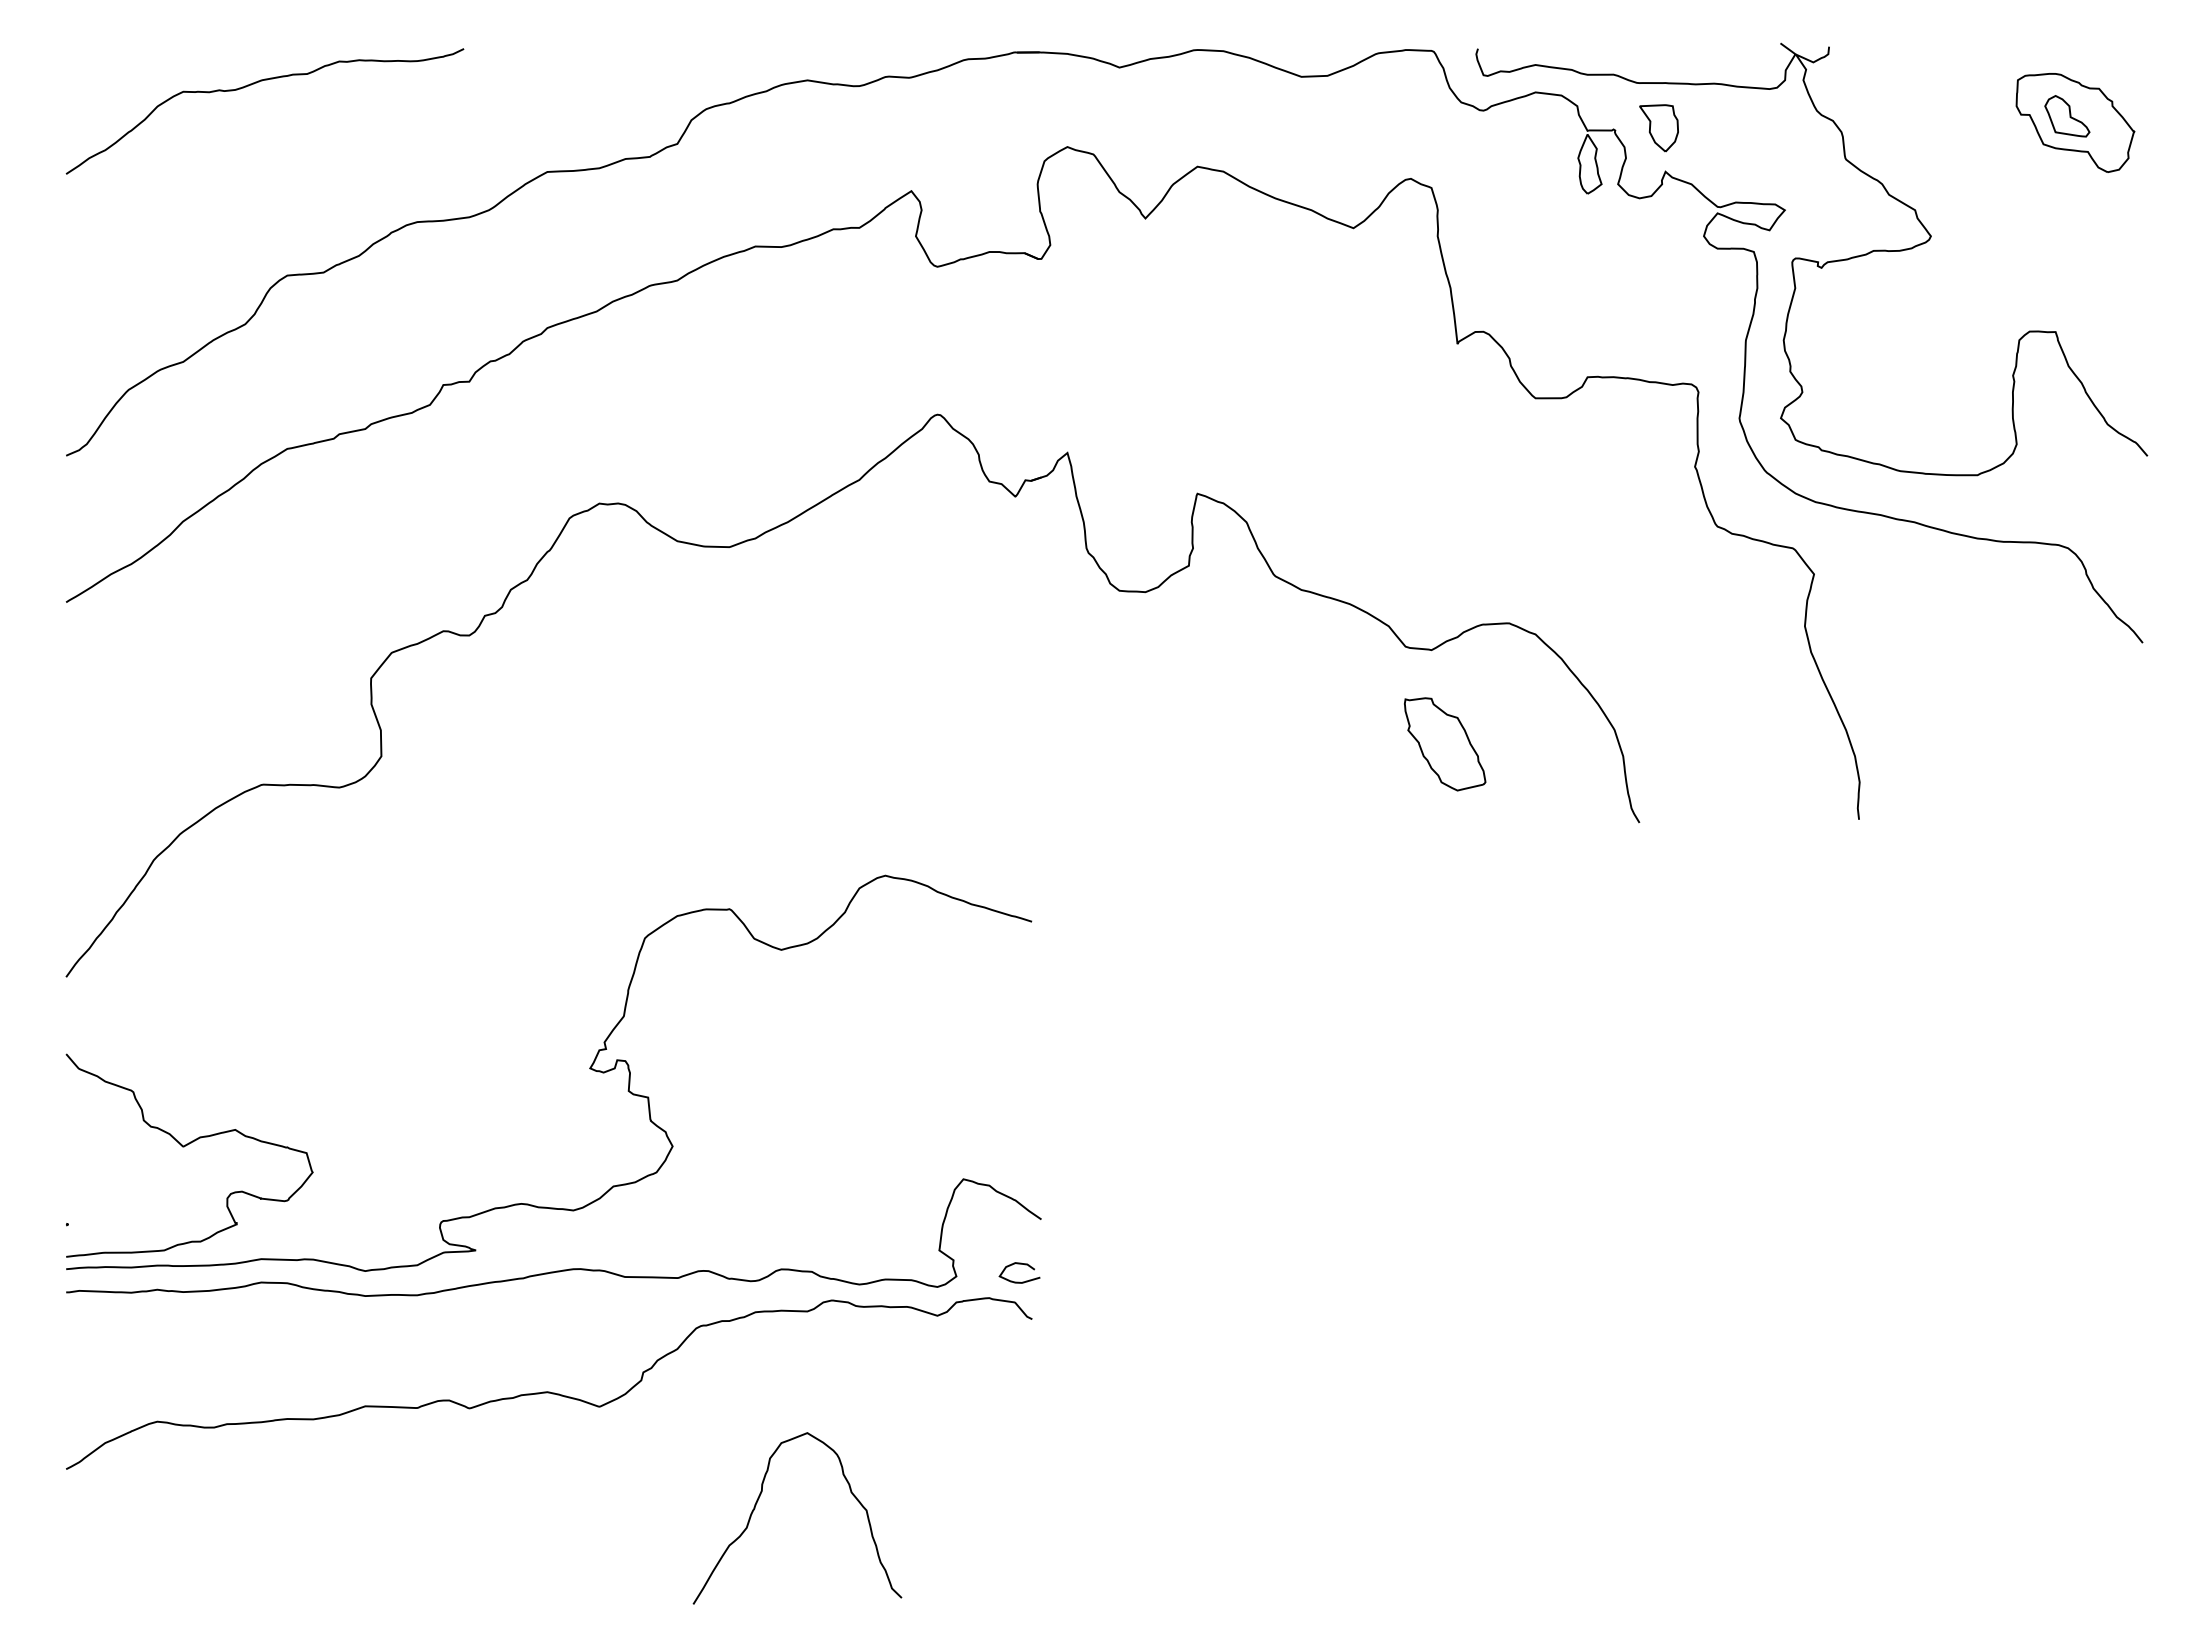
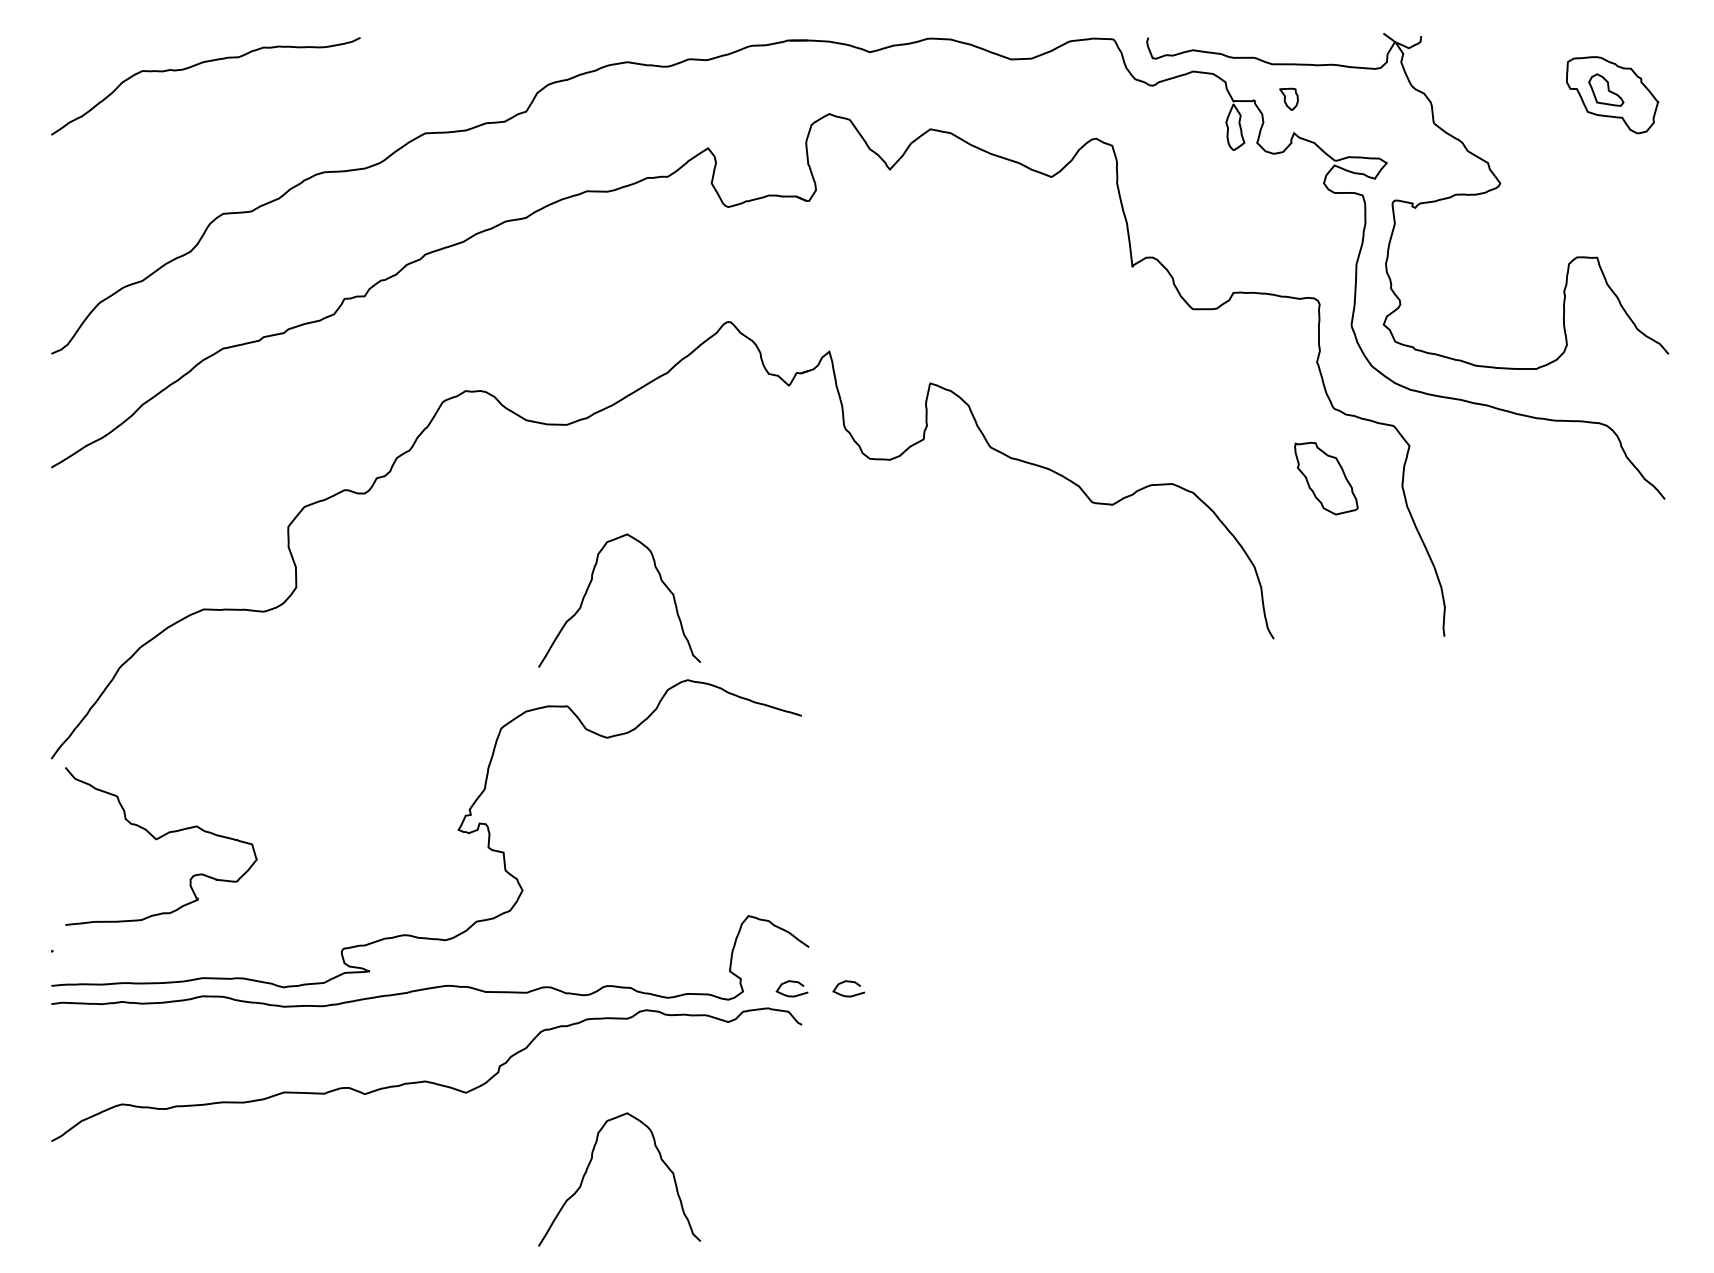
part: (1658, 128) -> (1288, 99), size x0.6
part: (1445, 744) -> (1326, 478), moved
curve: (758, 756) -> (589, 587), added
curve: (184, 1147) -> (157, 840), moved
curve: (1092, 1264) -> (848, 982), added

